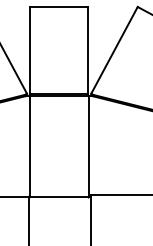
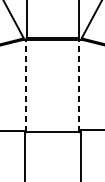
line: (29, 146) -> (25, 85), solid -> dashed
line: (88, 146) -> (79, 85), solid -> dashed

